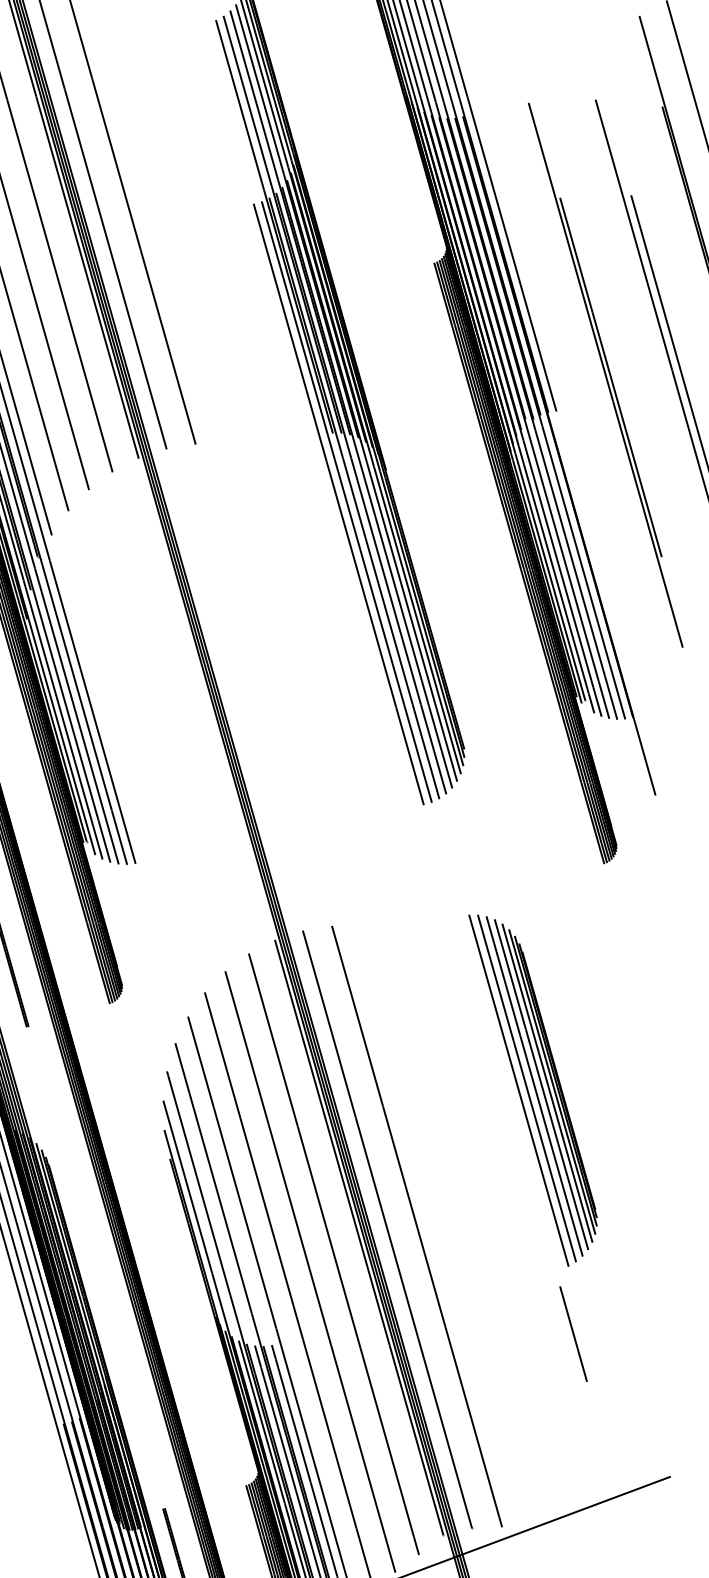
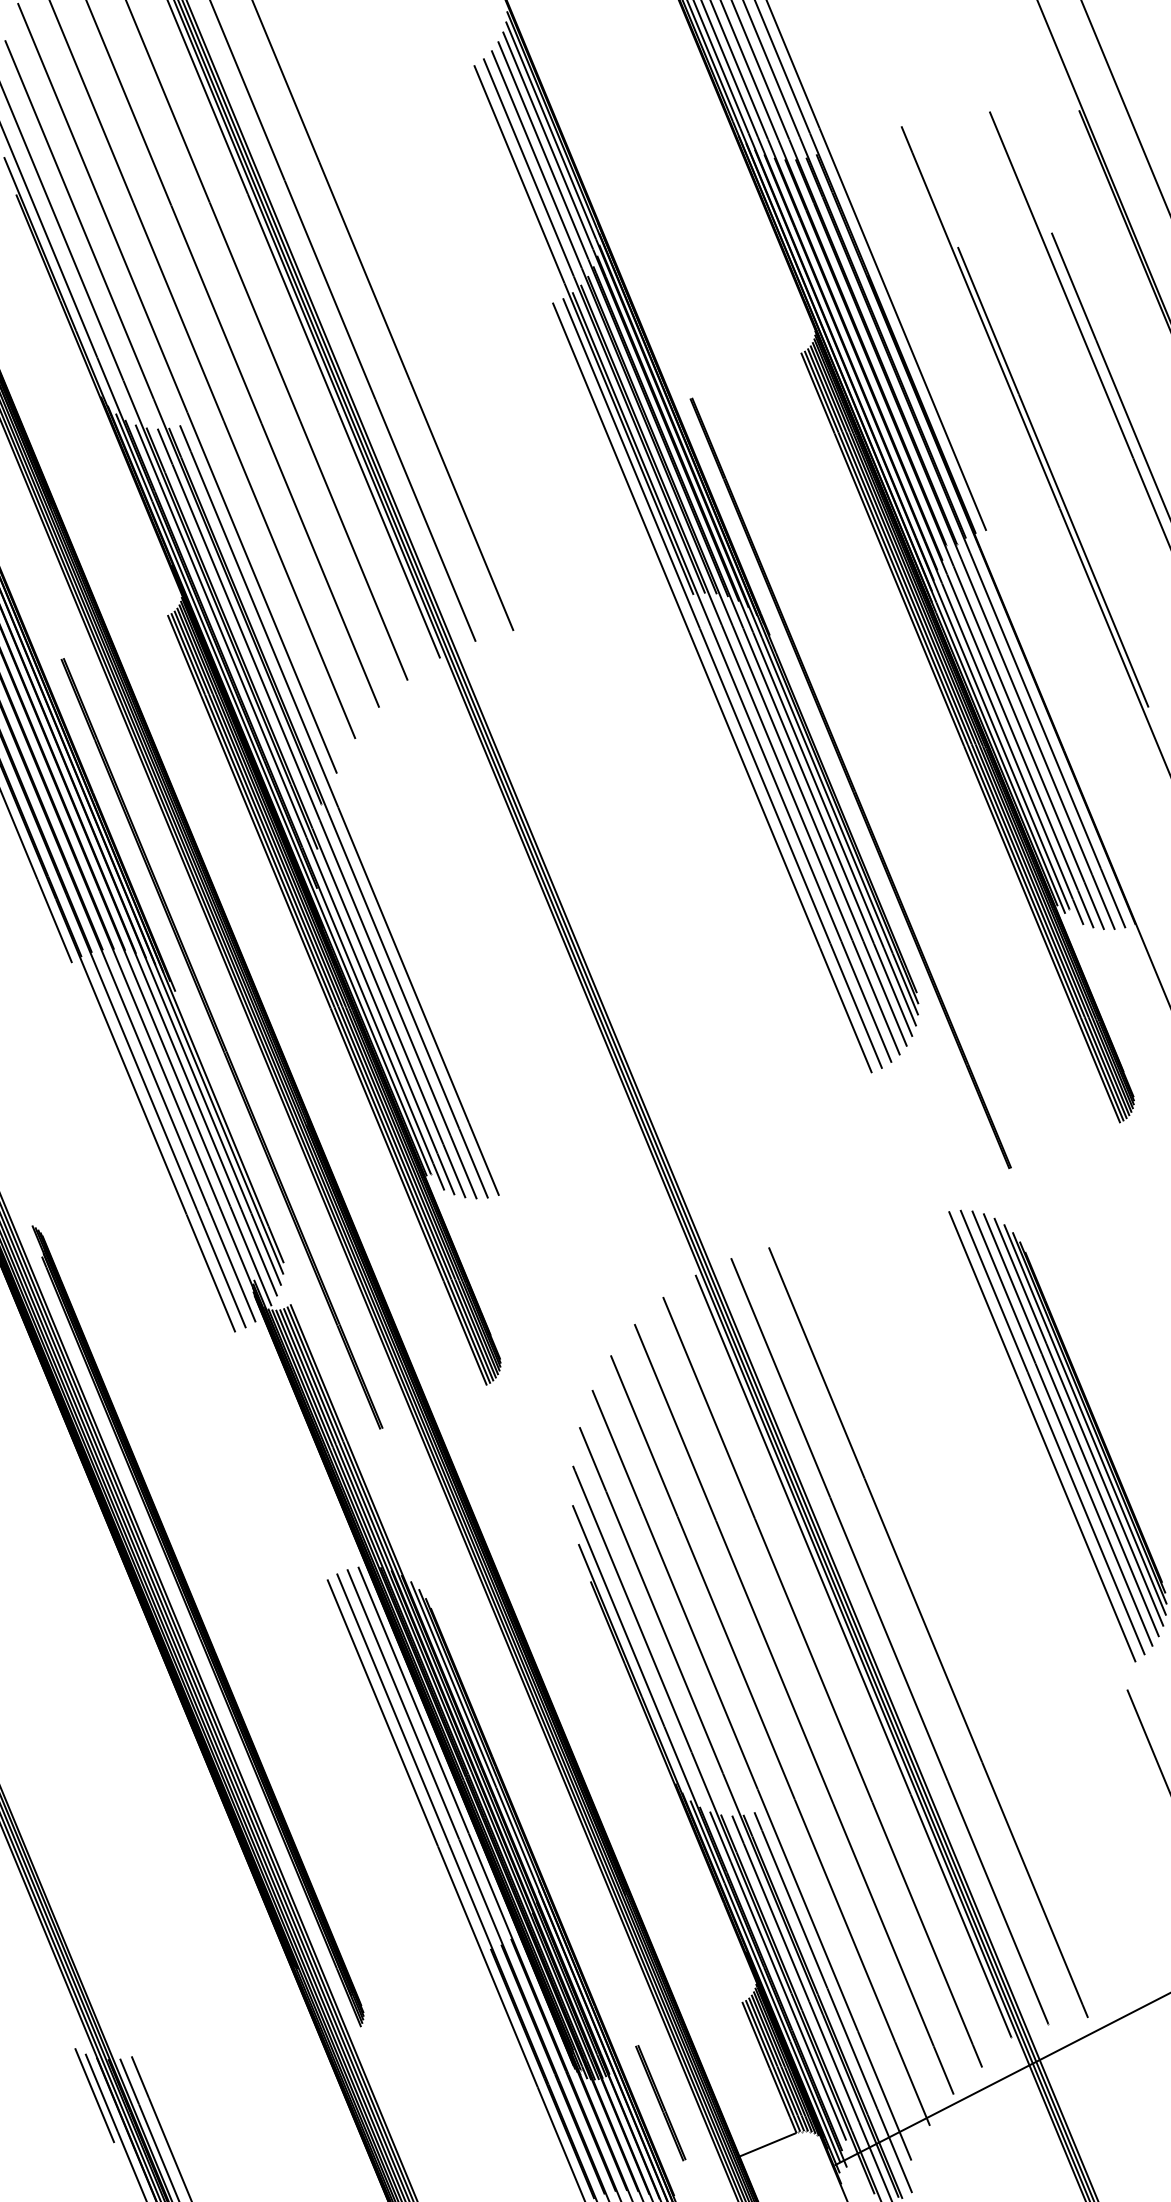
part: (433, 587) -> (850, 783), added

